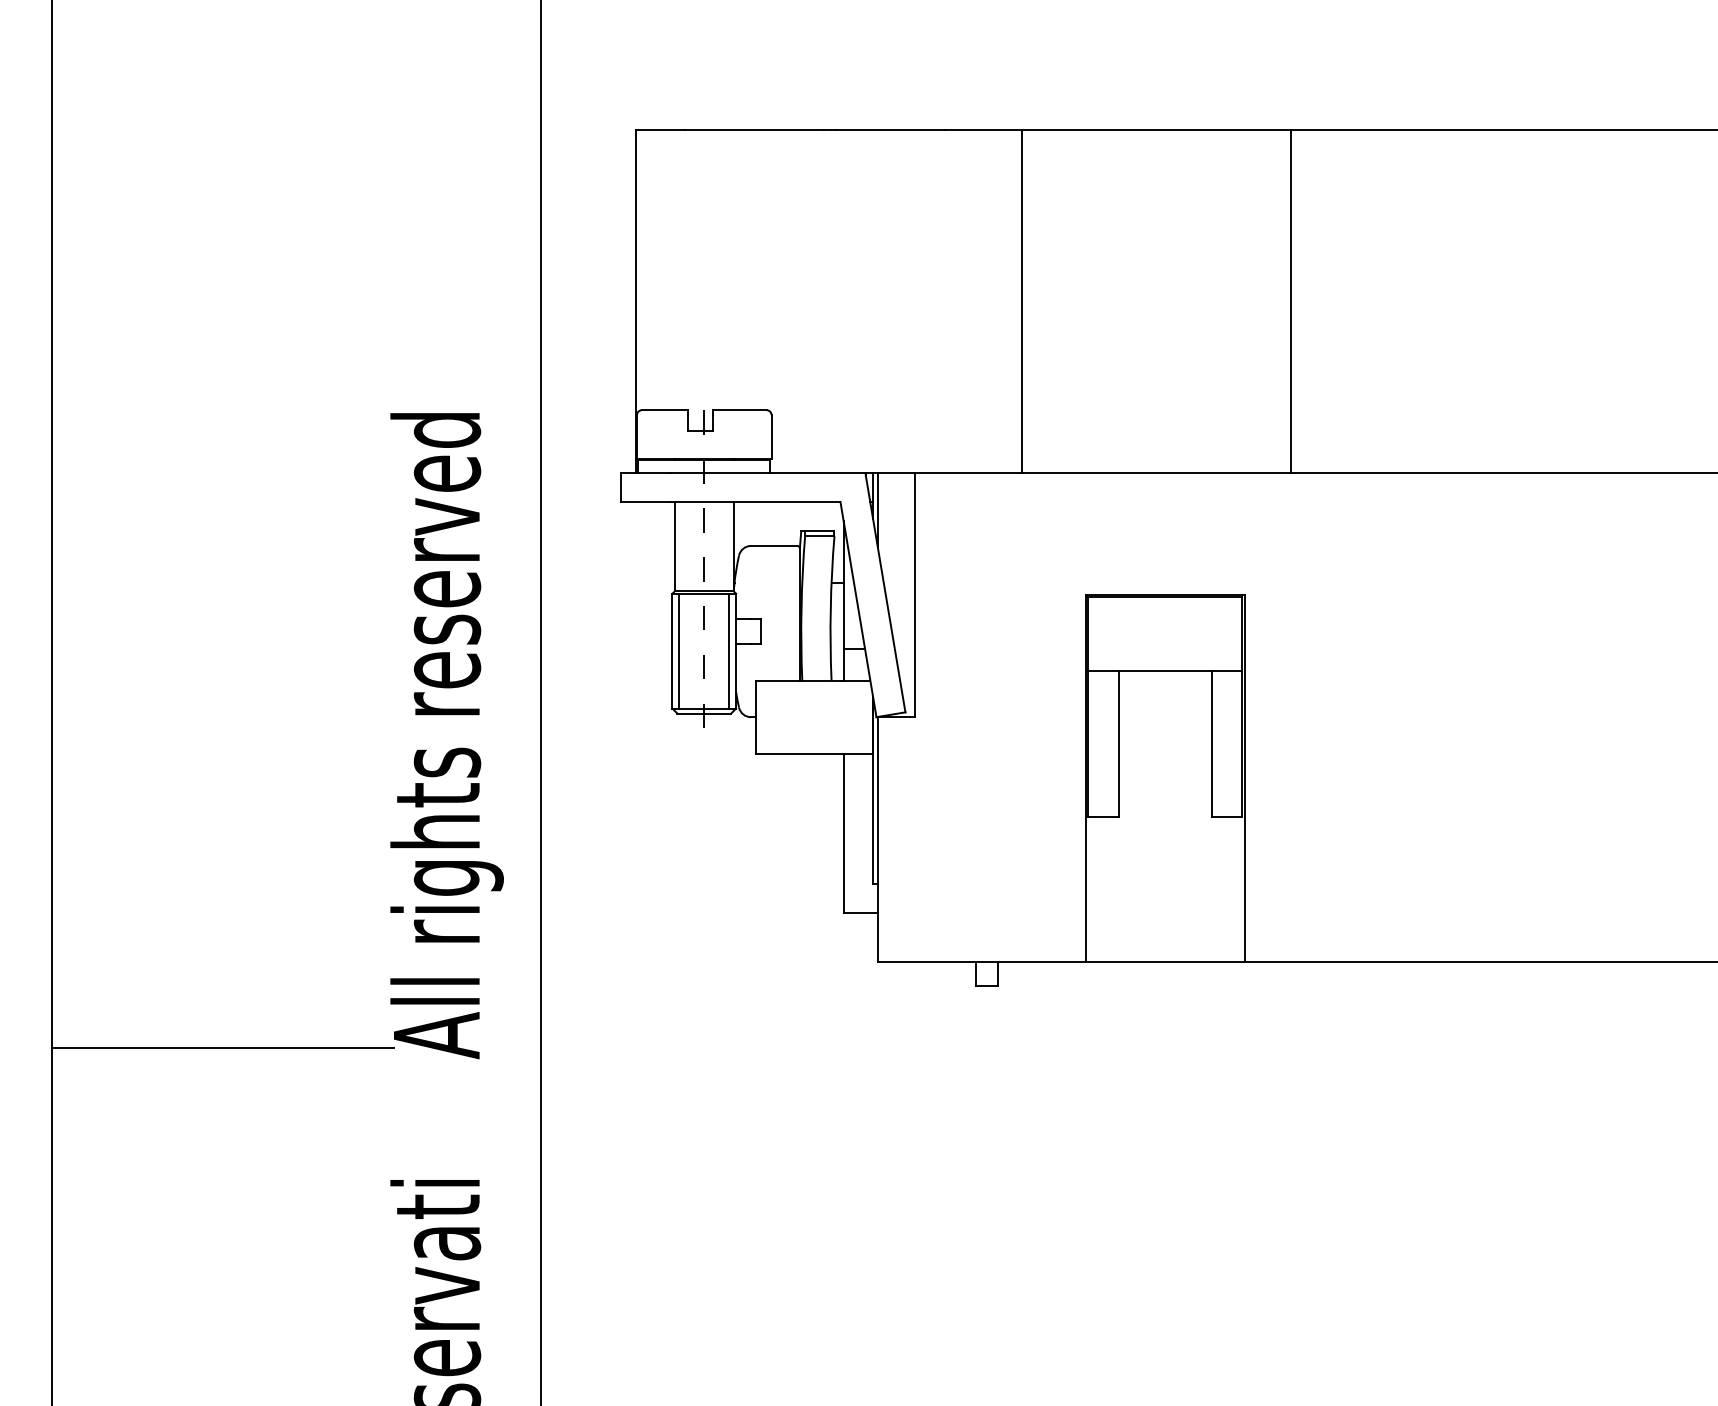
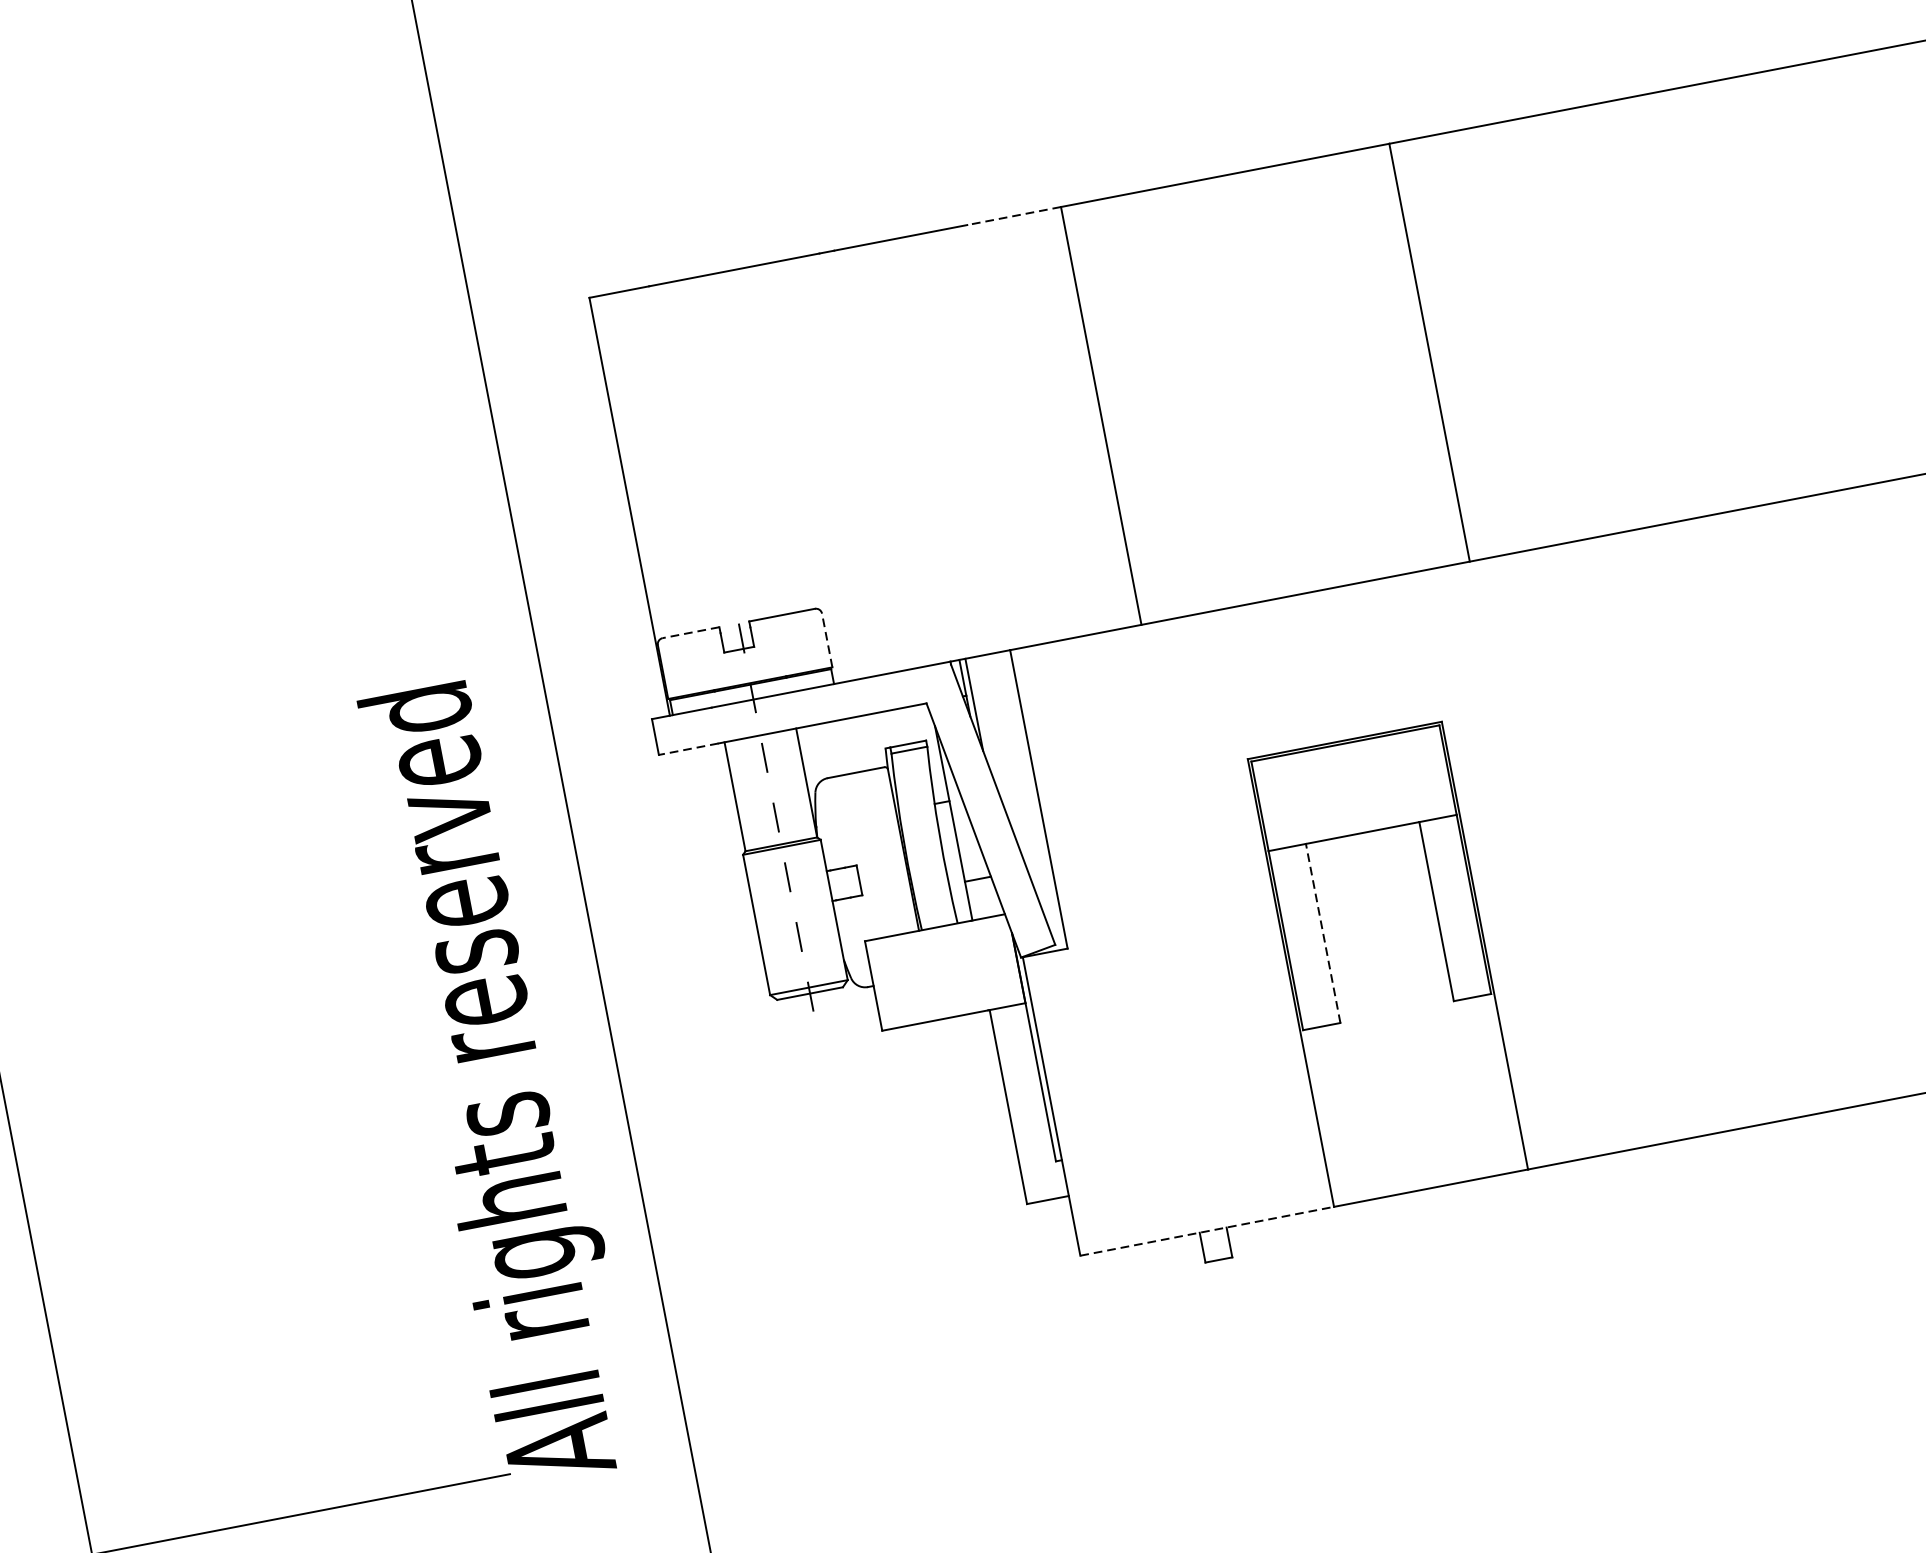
line: (983, 130) -> (1013, 216), solid -> dashed
line: (664, 410) -> (690, 633), solid -> dashed
line: (771, 436) -> (827, 639), solid -> dashed
line: (645, 501) -> (688, 748), solid -> dashed
line: (679, 650) -> (765, 922), removed
line: (729, 650) -> (826, 910), removed
line: (1118, 743) -> (1322, 932), solid -> dashed
line: (981, 961) -> (1206, 1231), solid -> dashed

